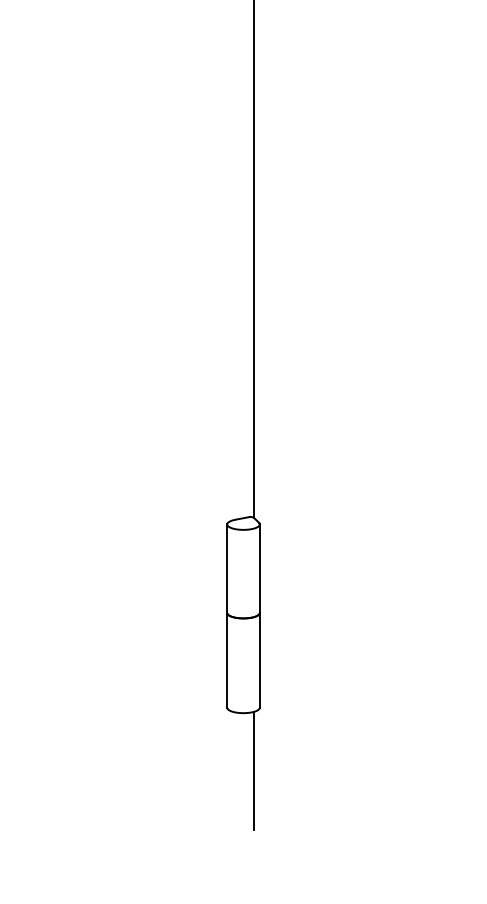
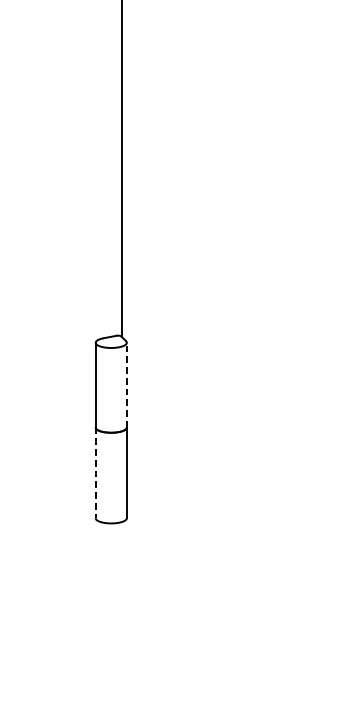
line: (259, 568) -> (126, 384), solid -> dashed
line: (227, 660) -> (95, 473), solid -> dashed
line: (254, 770) -> (121, 578), removed

